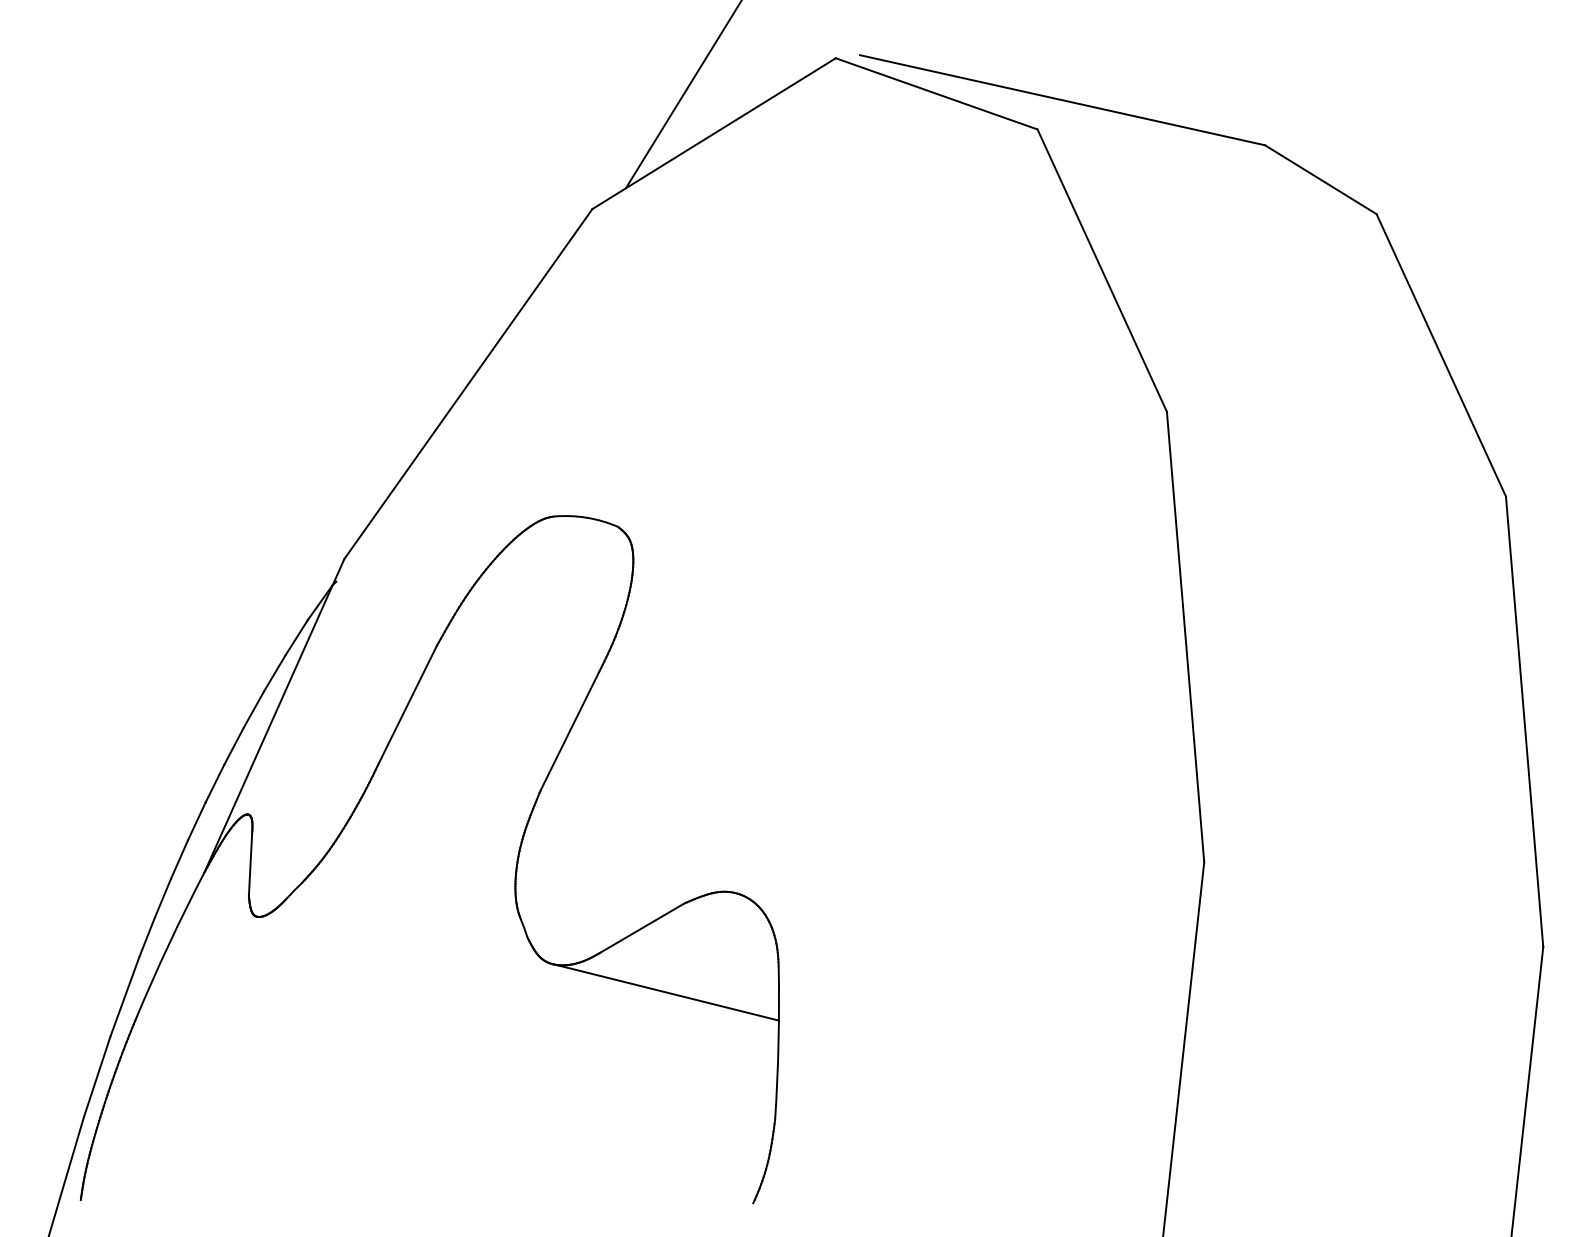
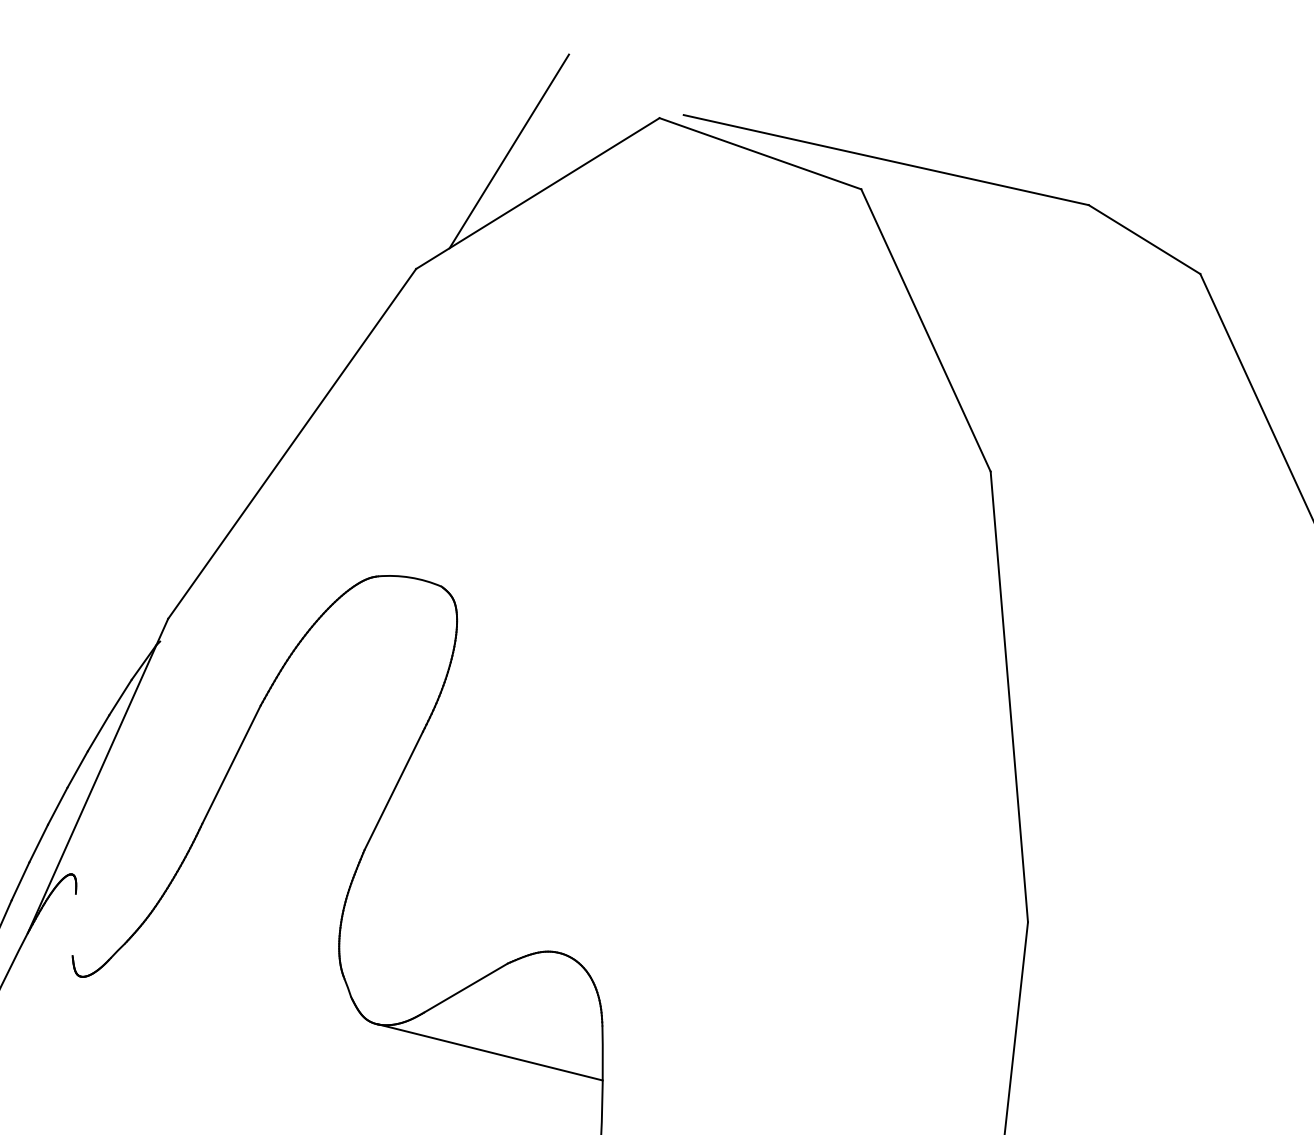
line: (250, 864) -> (74, 924), removed

